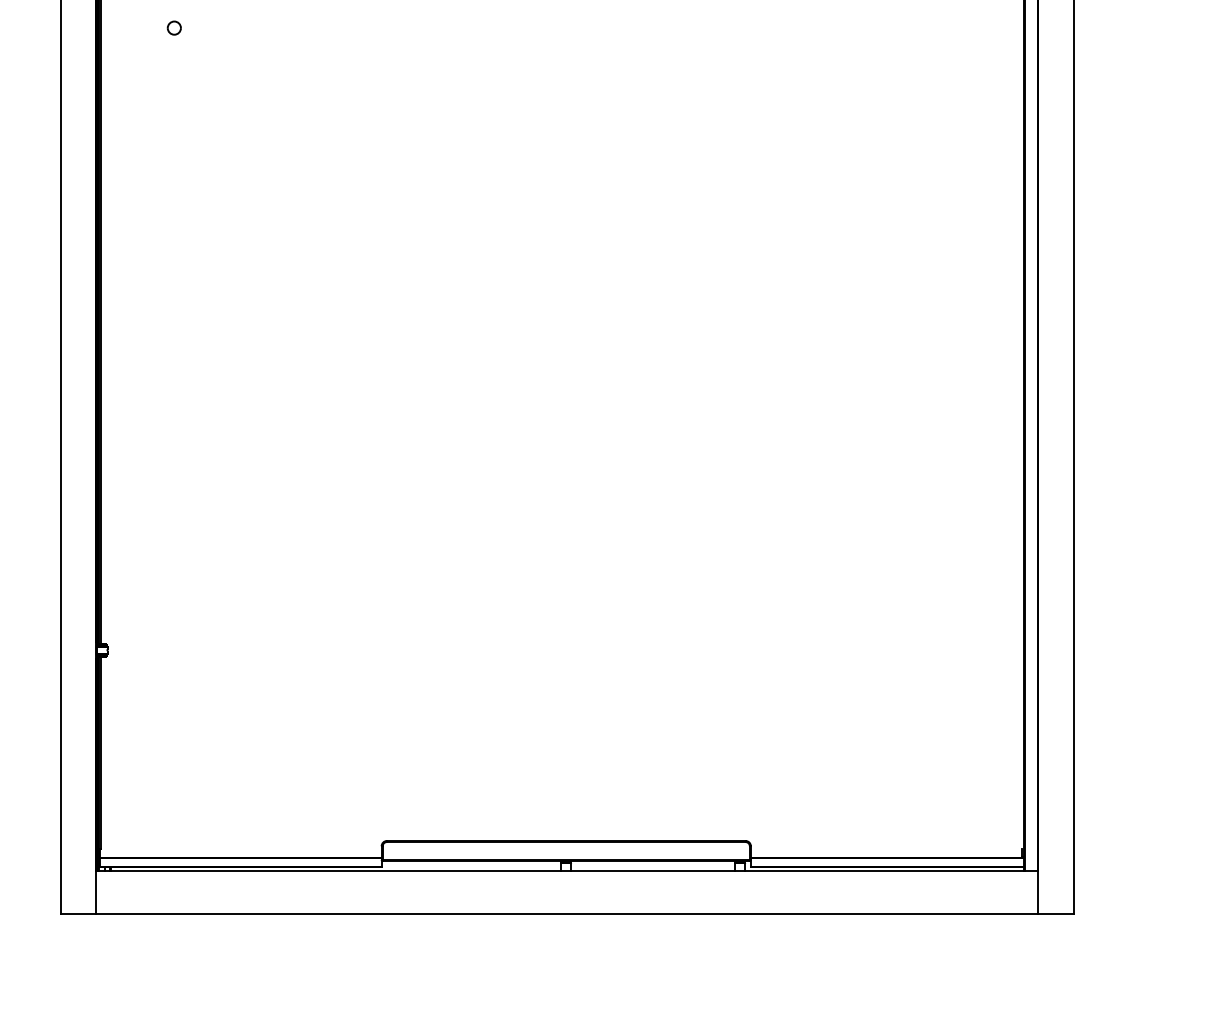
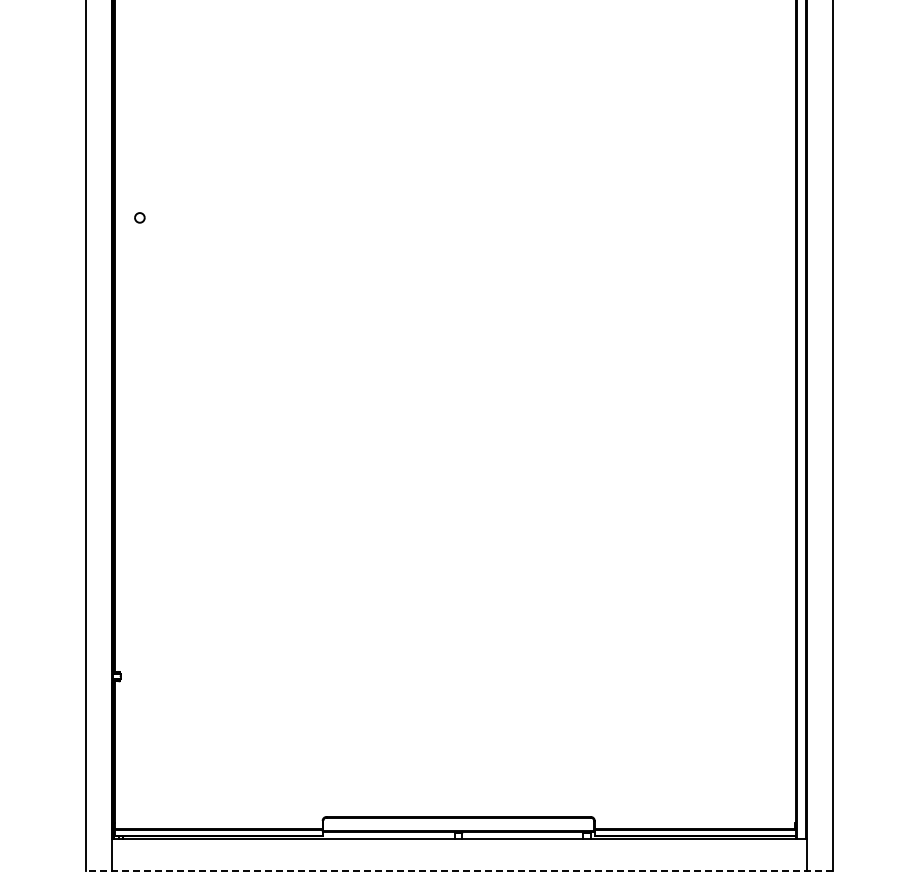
part: (173, 27) -> (139, 217), moved
line: (567, 915) -> (459, 871), solid -> dashed

